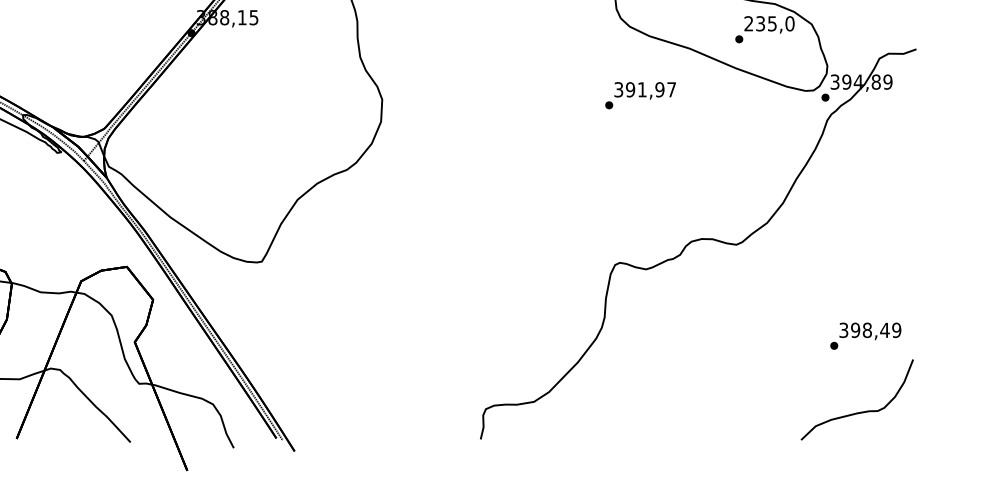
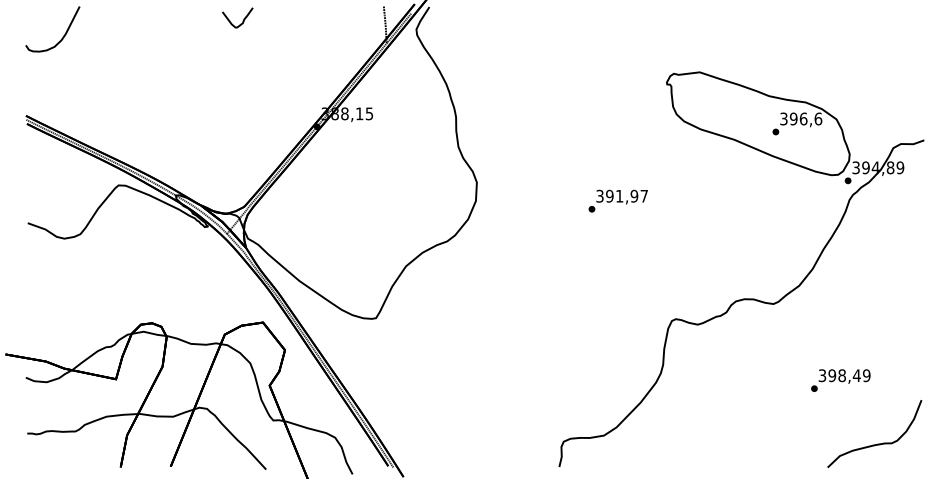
text: (769, 23) -> (801, 118), 235,0 -> 396,6
text: (639, 94) -> (617, 200), moved
text: (865, 336) -> (840, 380), moved

